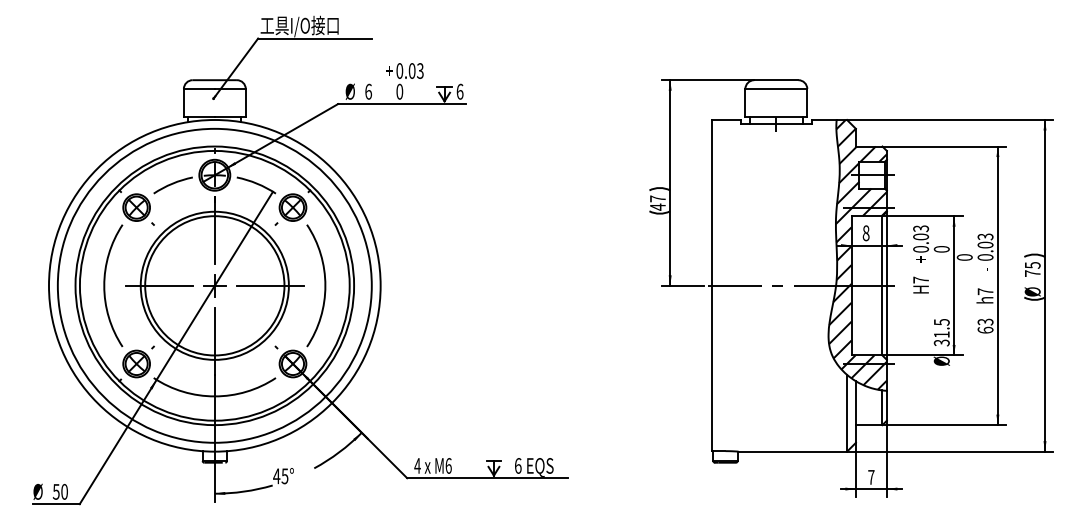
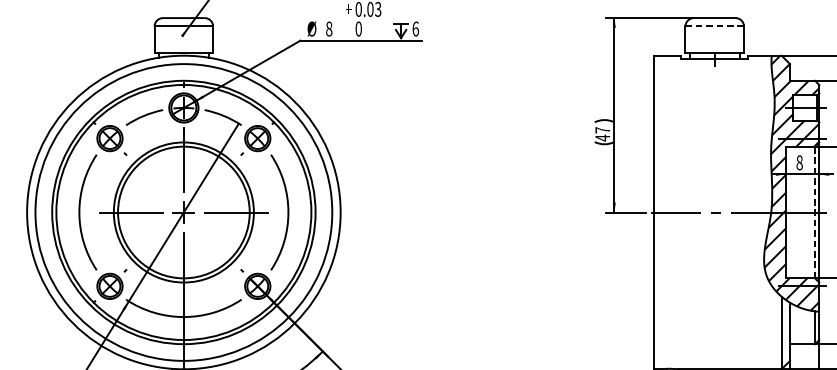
line: (776, 89) -> (714, 26), solid -> dashed
text: (368, 91) -> (329, 28), 6 -> 8
line: (882, 285) -> (815, 212), solid -> dashed

